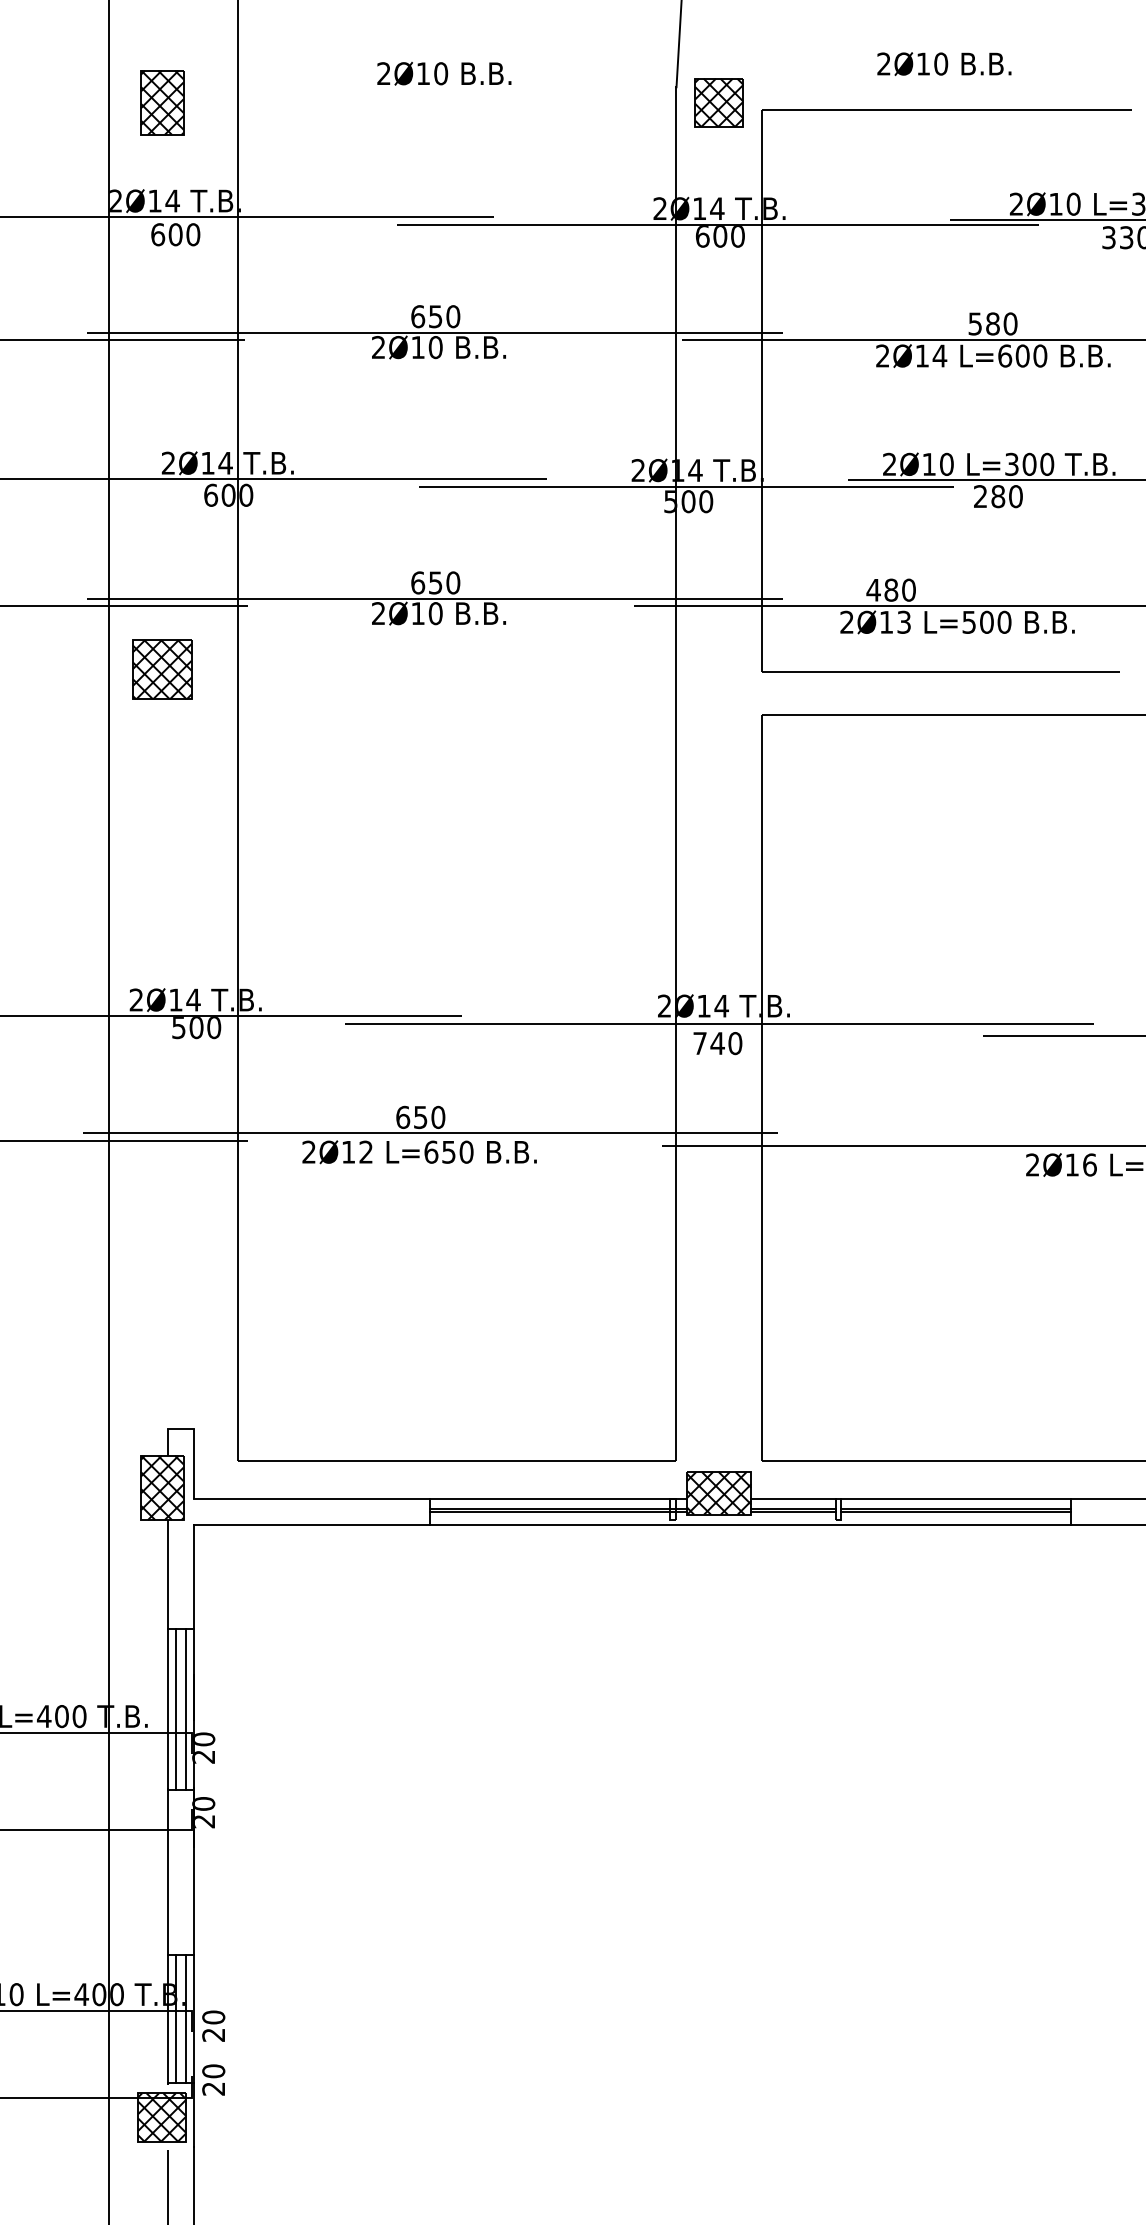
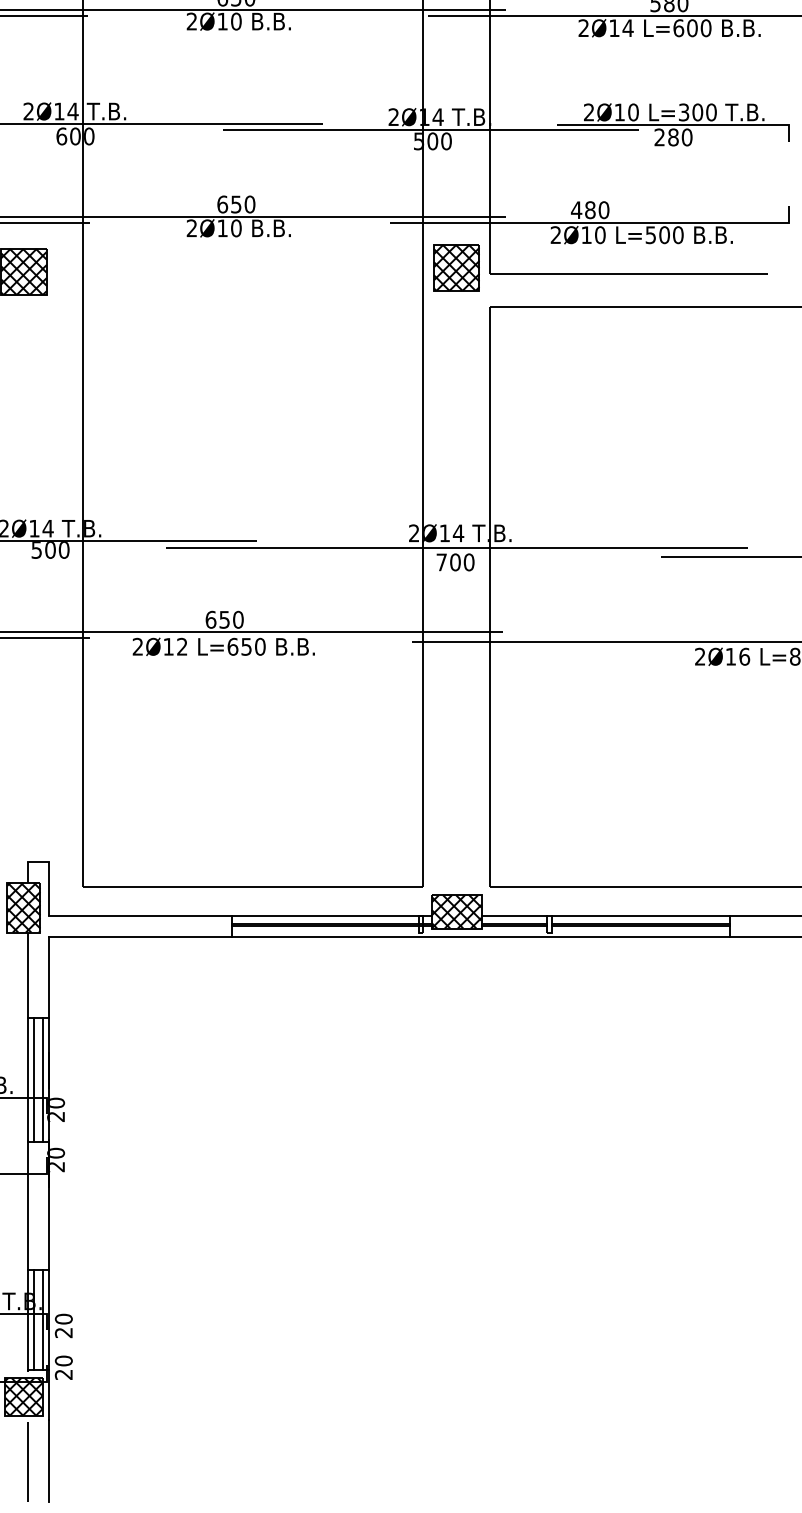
text: (904, 621) -> (600, 234), 2Ø13 -> 2Ø10
part: (719, 664) -> (456, 267), added
text: (717, 1043) -> (455, 562), 740 -> 700

